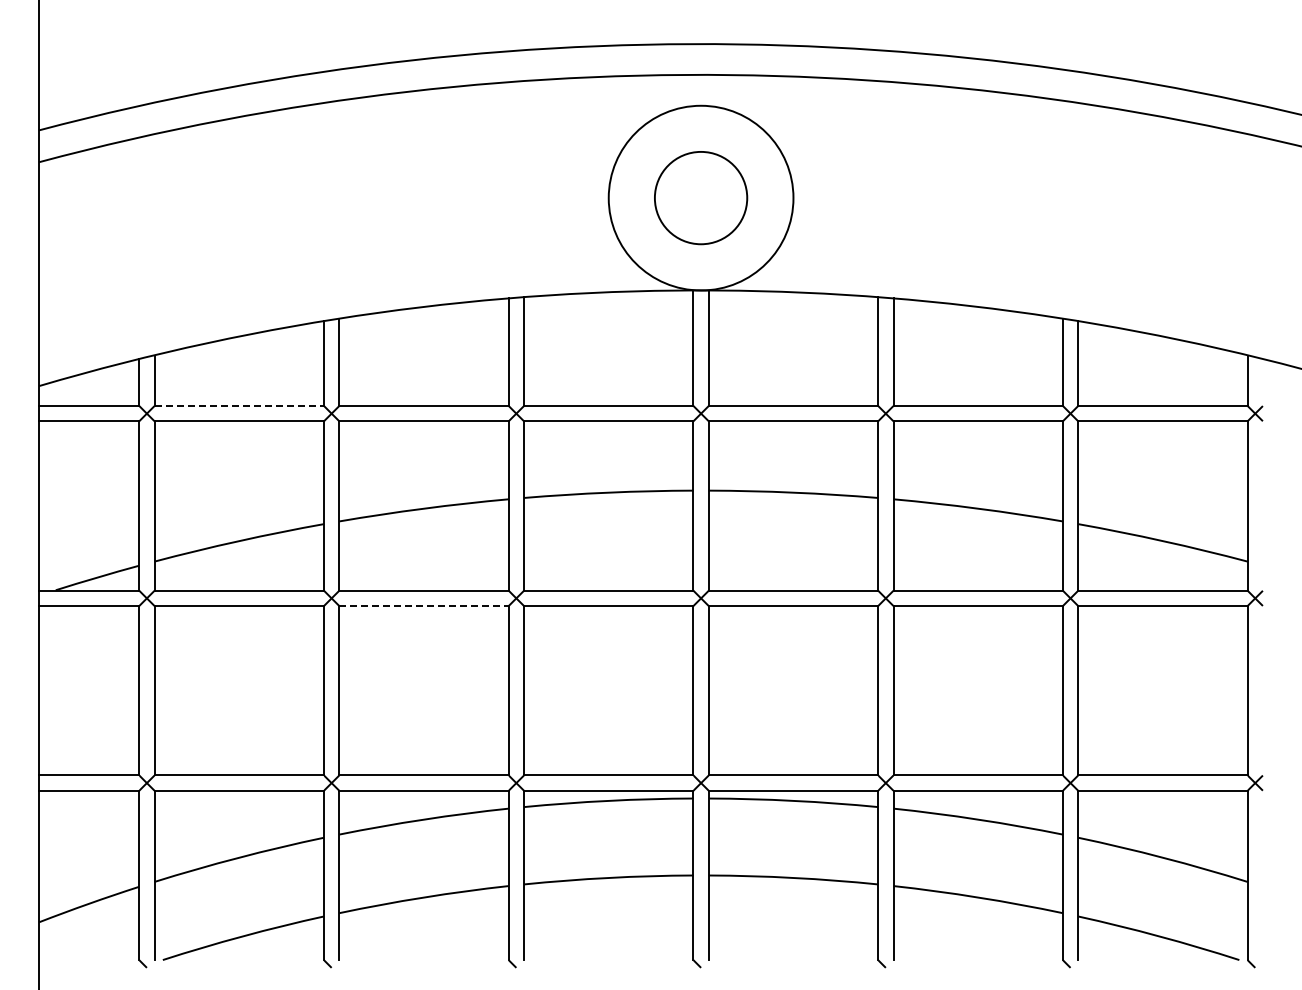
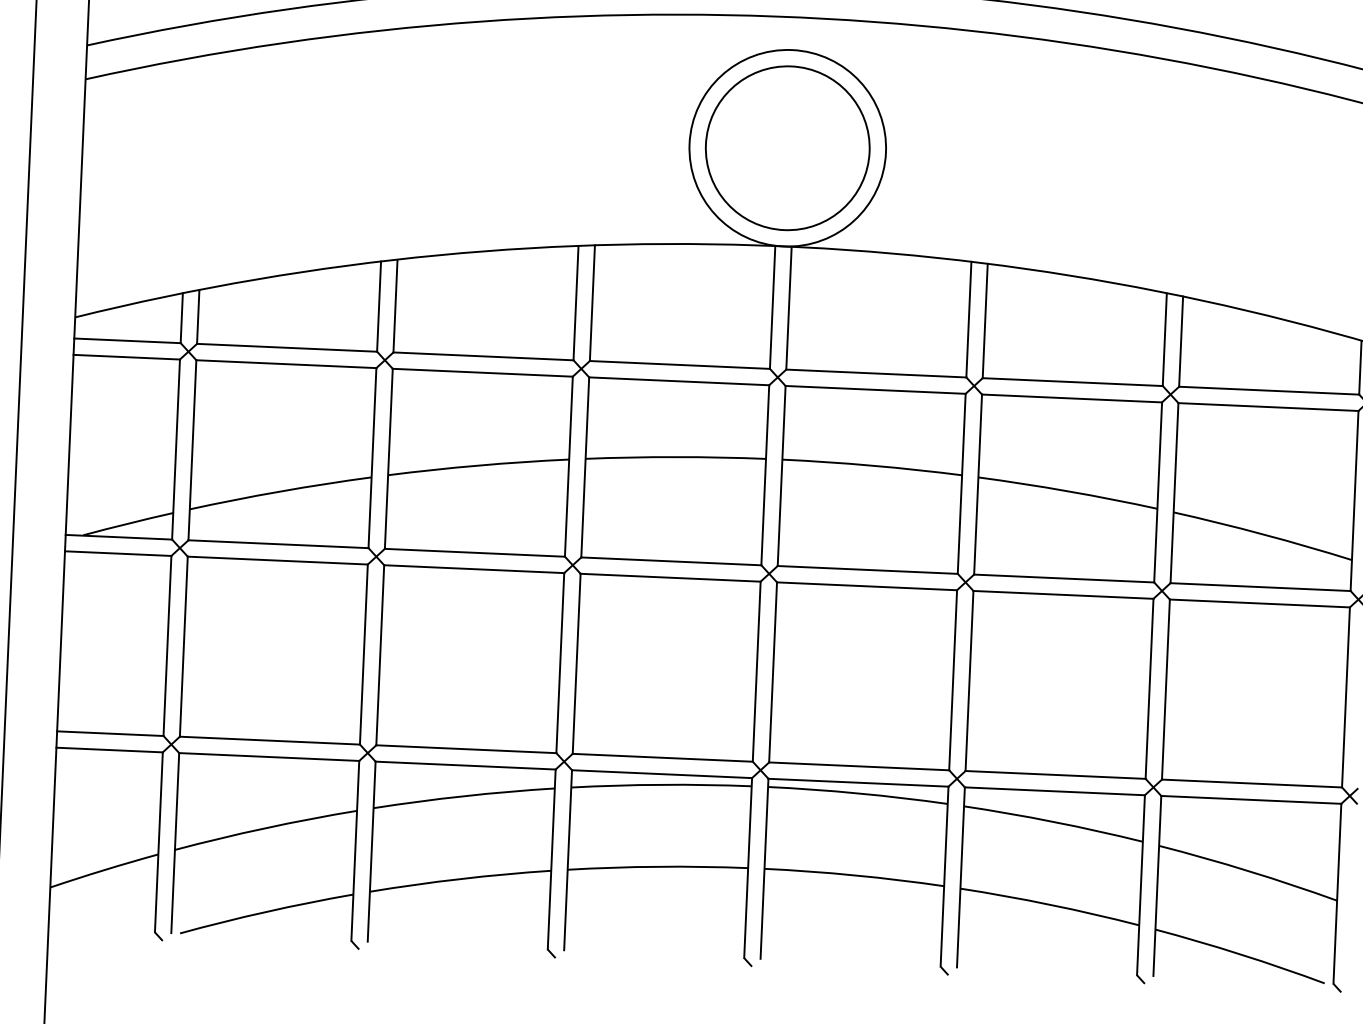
circle: (700, 197) -> (787, 147), size x1.67
line: (239, 405) -> (287, 347), dashed -> solid
line: (424, 606) -> (474, 569), dashed -> solid

